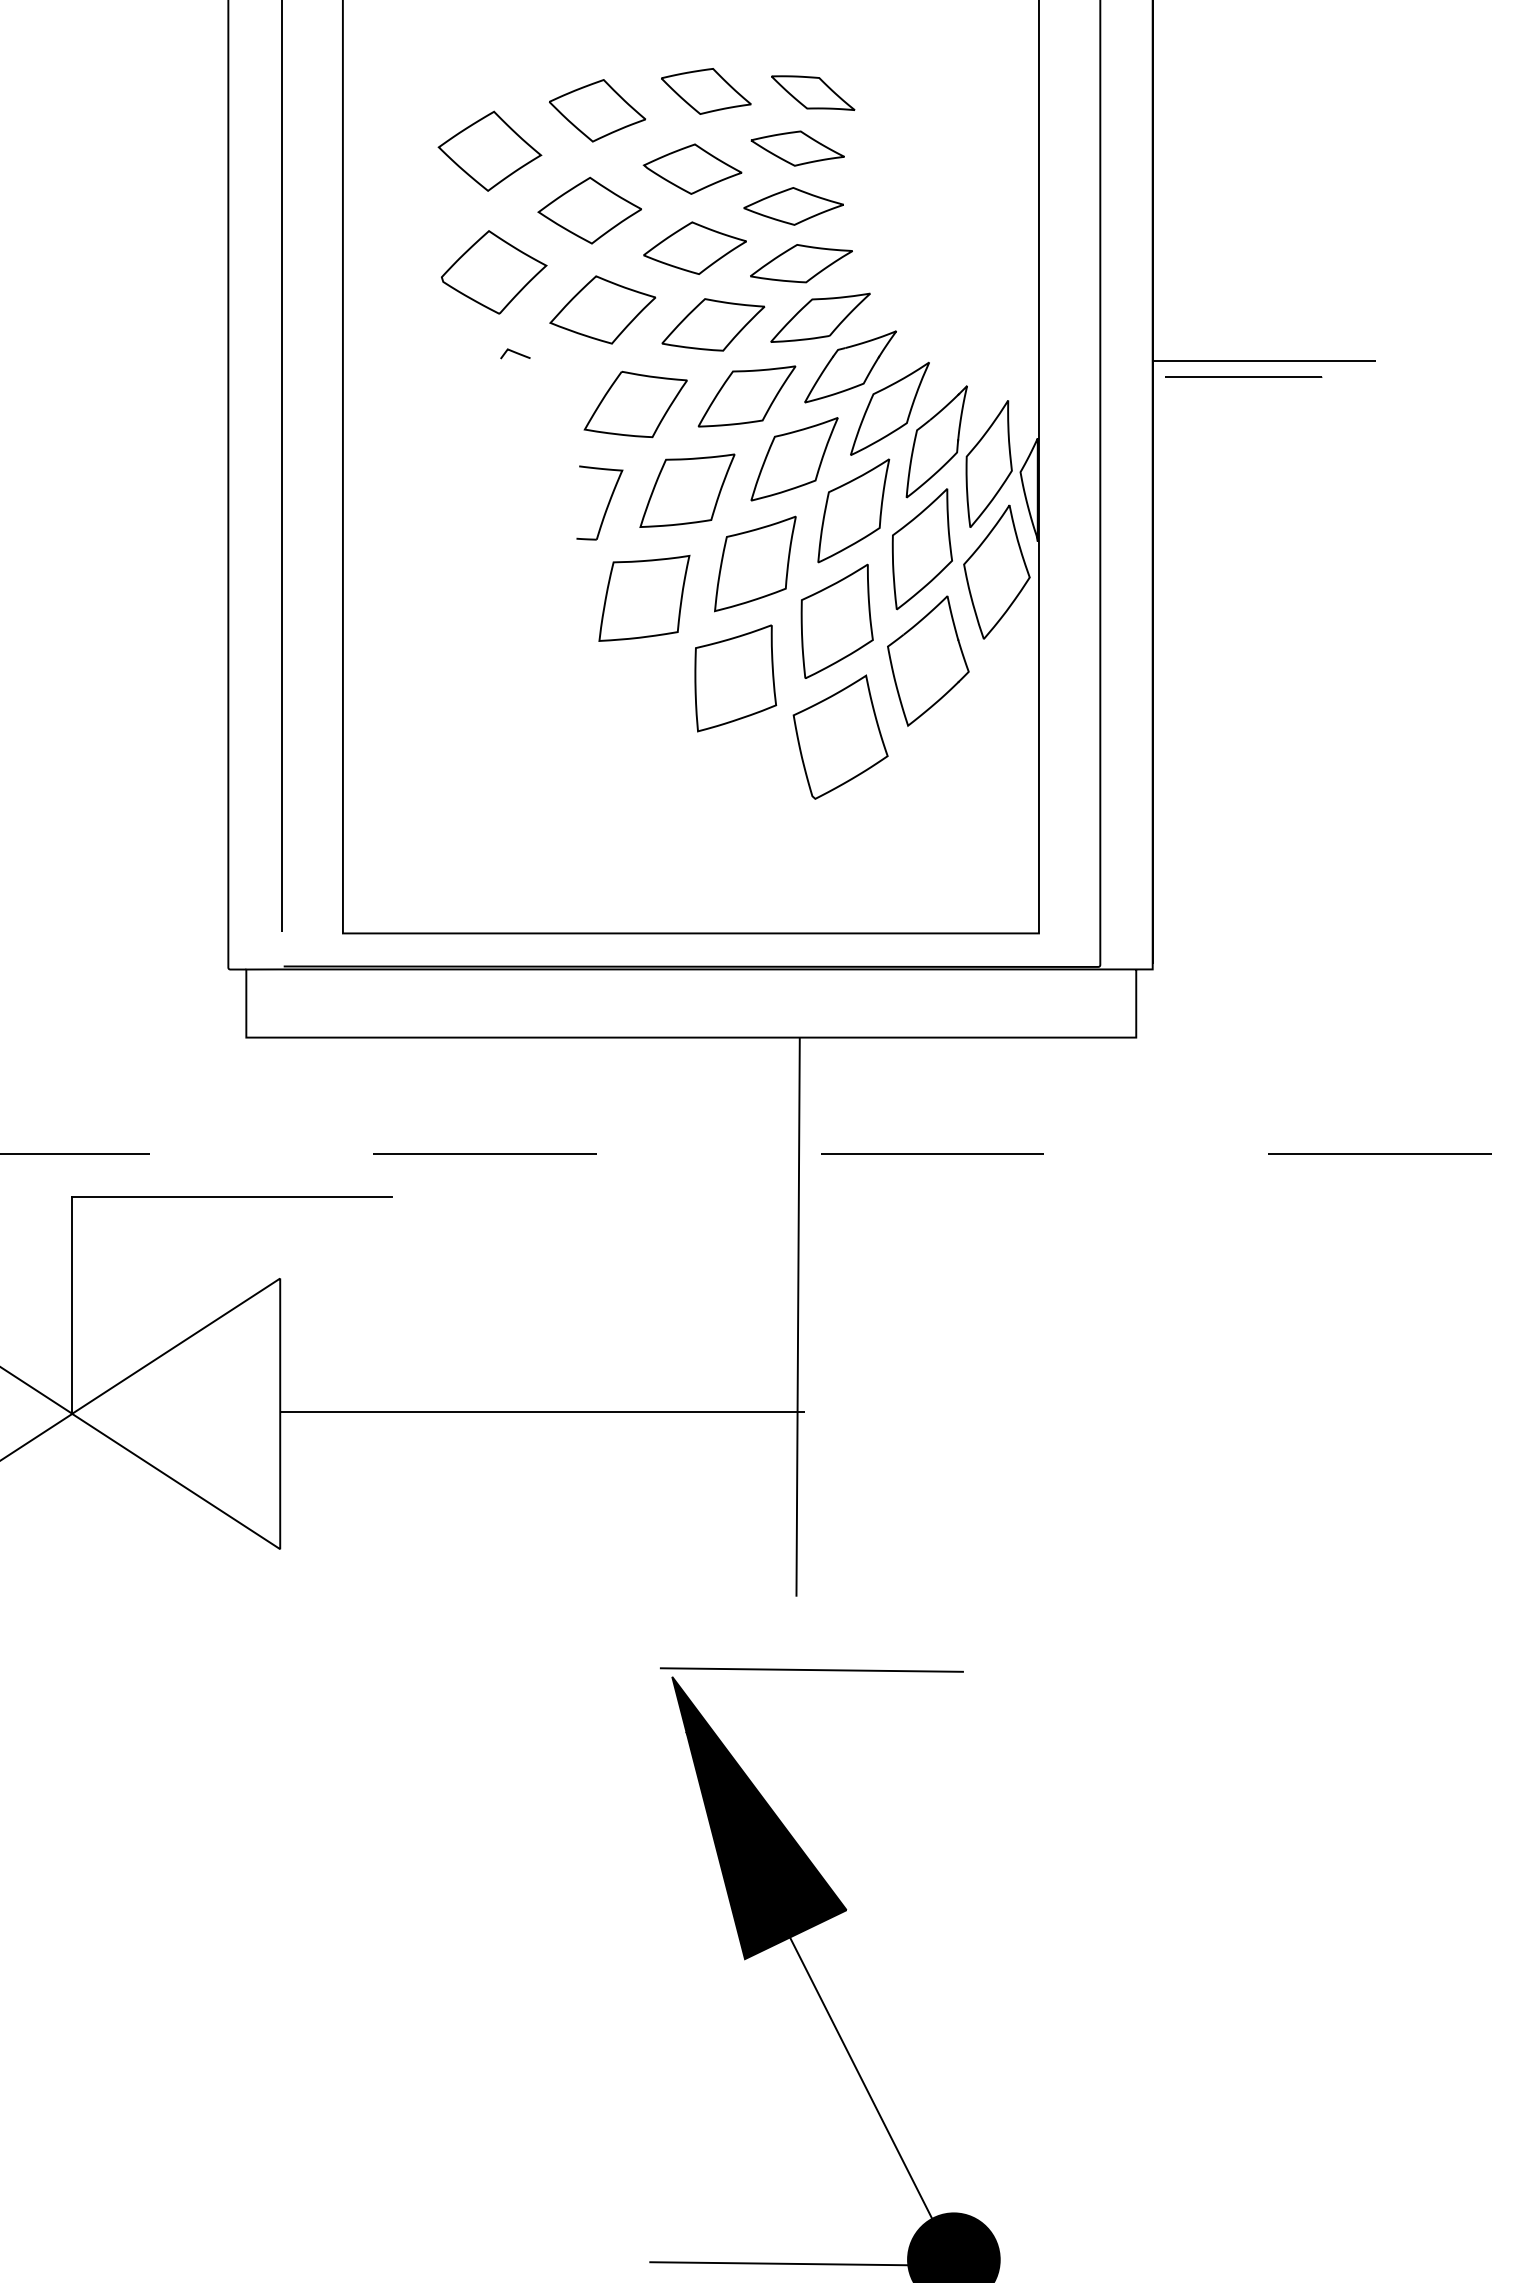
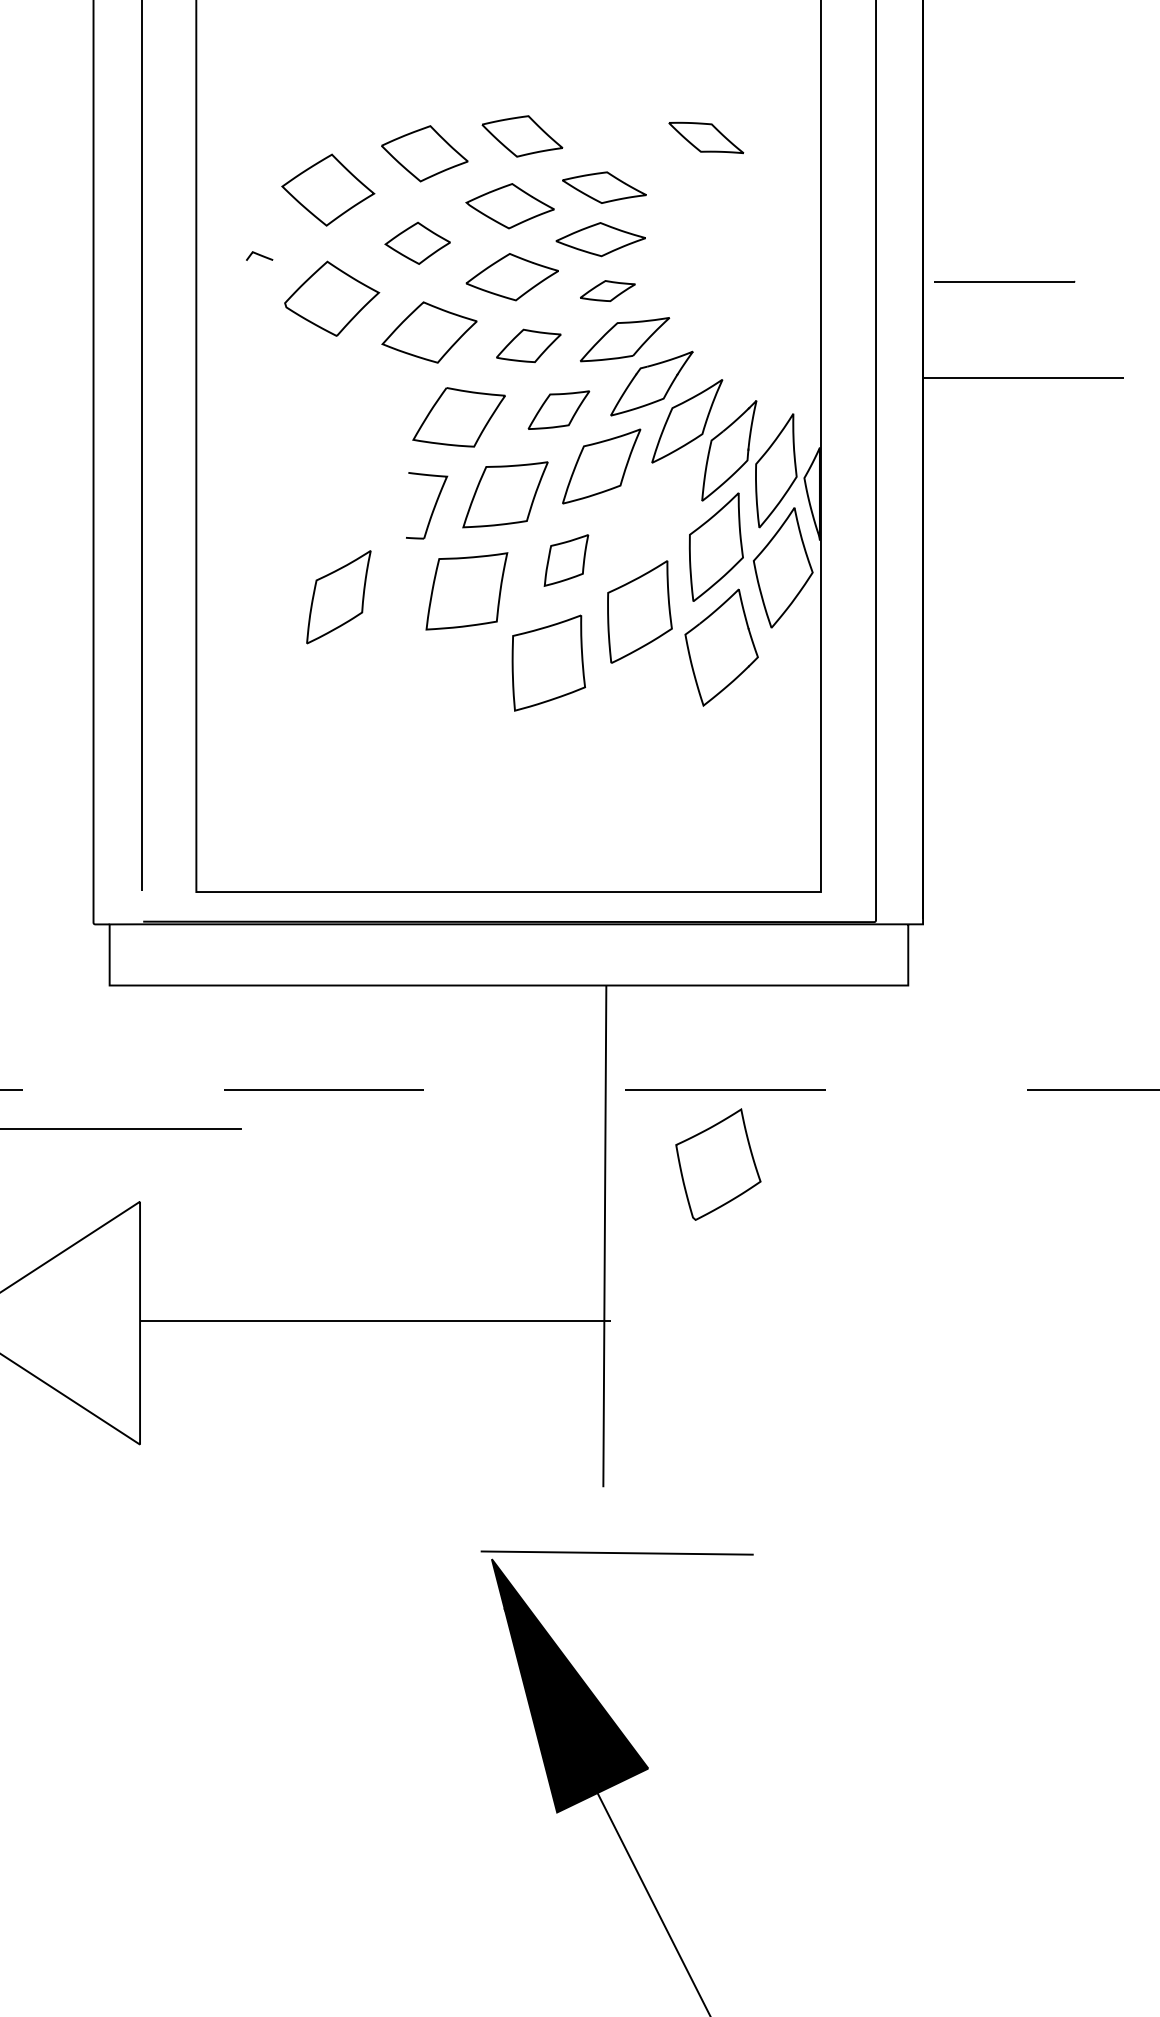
part: (813, 92) -> (706, 137), moved
part: (589, 210) -> (417, 243), size x0.7
part: (801, 263) -> (607, 290), size x0.6
part: (713, 324) -> (528, 345), size x0.7
curve: (515, 353) -> (259, 255), moved
line: (1243, 376) -> (1004, 280), moved
part: (746, 396) -> (558, 410), size x0.7
part: (853, 510) -> (338, 596), moved
part: (755, 563) -> (566, 560), size x0.6
part: (840, 736) -> (718, 1164), moved

